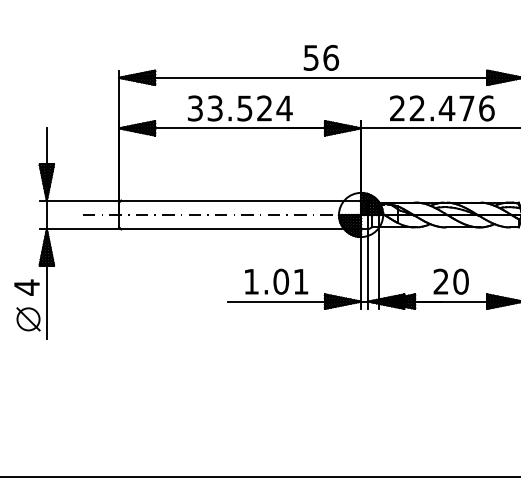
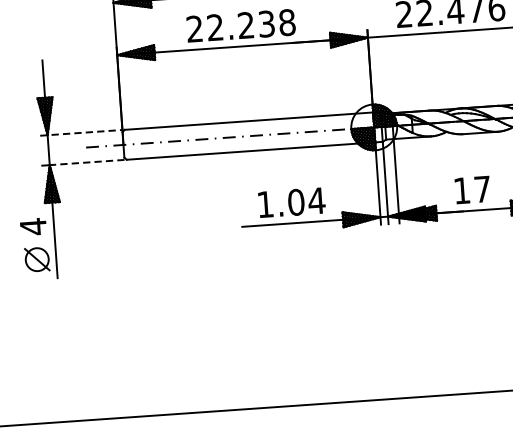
text: (239, 108) -> (240, 25), 33.524 -> 22.238
line: (79, 200) -> (81, 132), solid -> dashed
line: (82, 229) -> (86, 162), solid -> dashed
text: (300, 281) -> (316, 200), 1.01 -> 1.04
text: (450, 281) -> (471, 189), 20 -> 17

